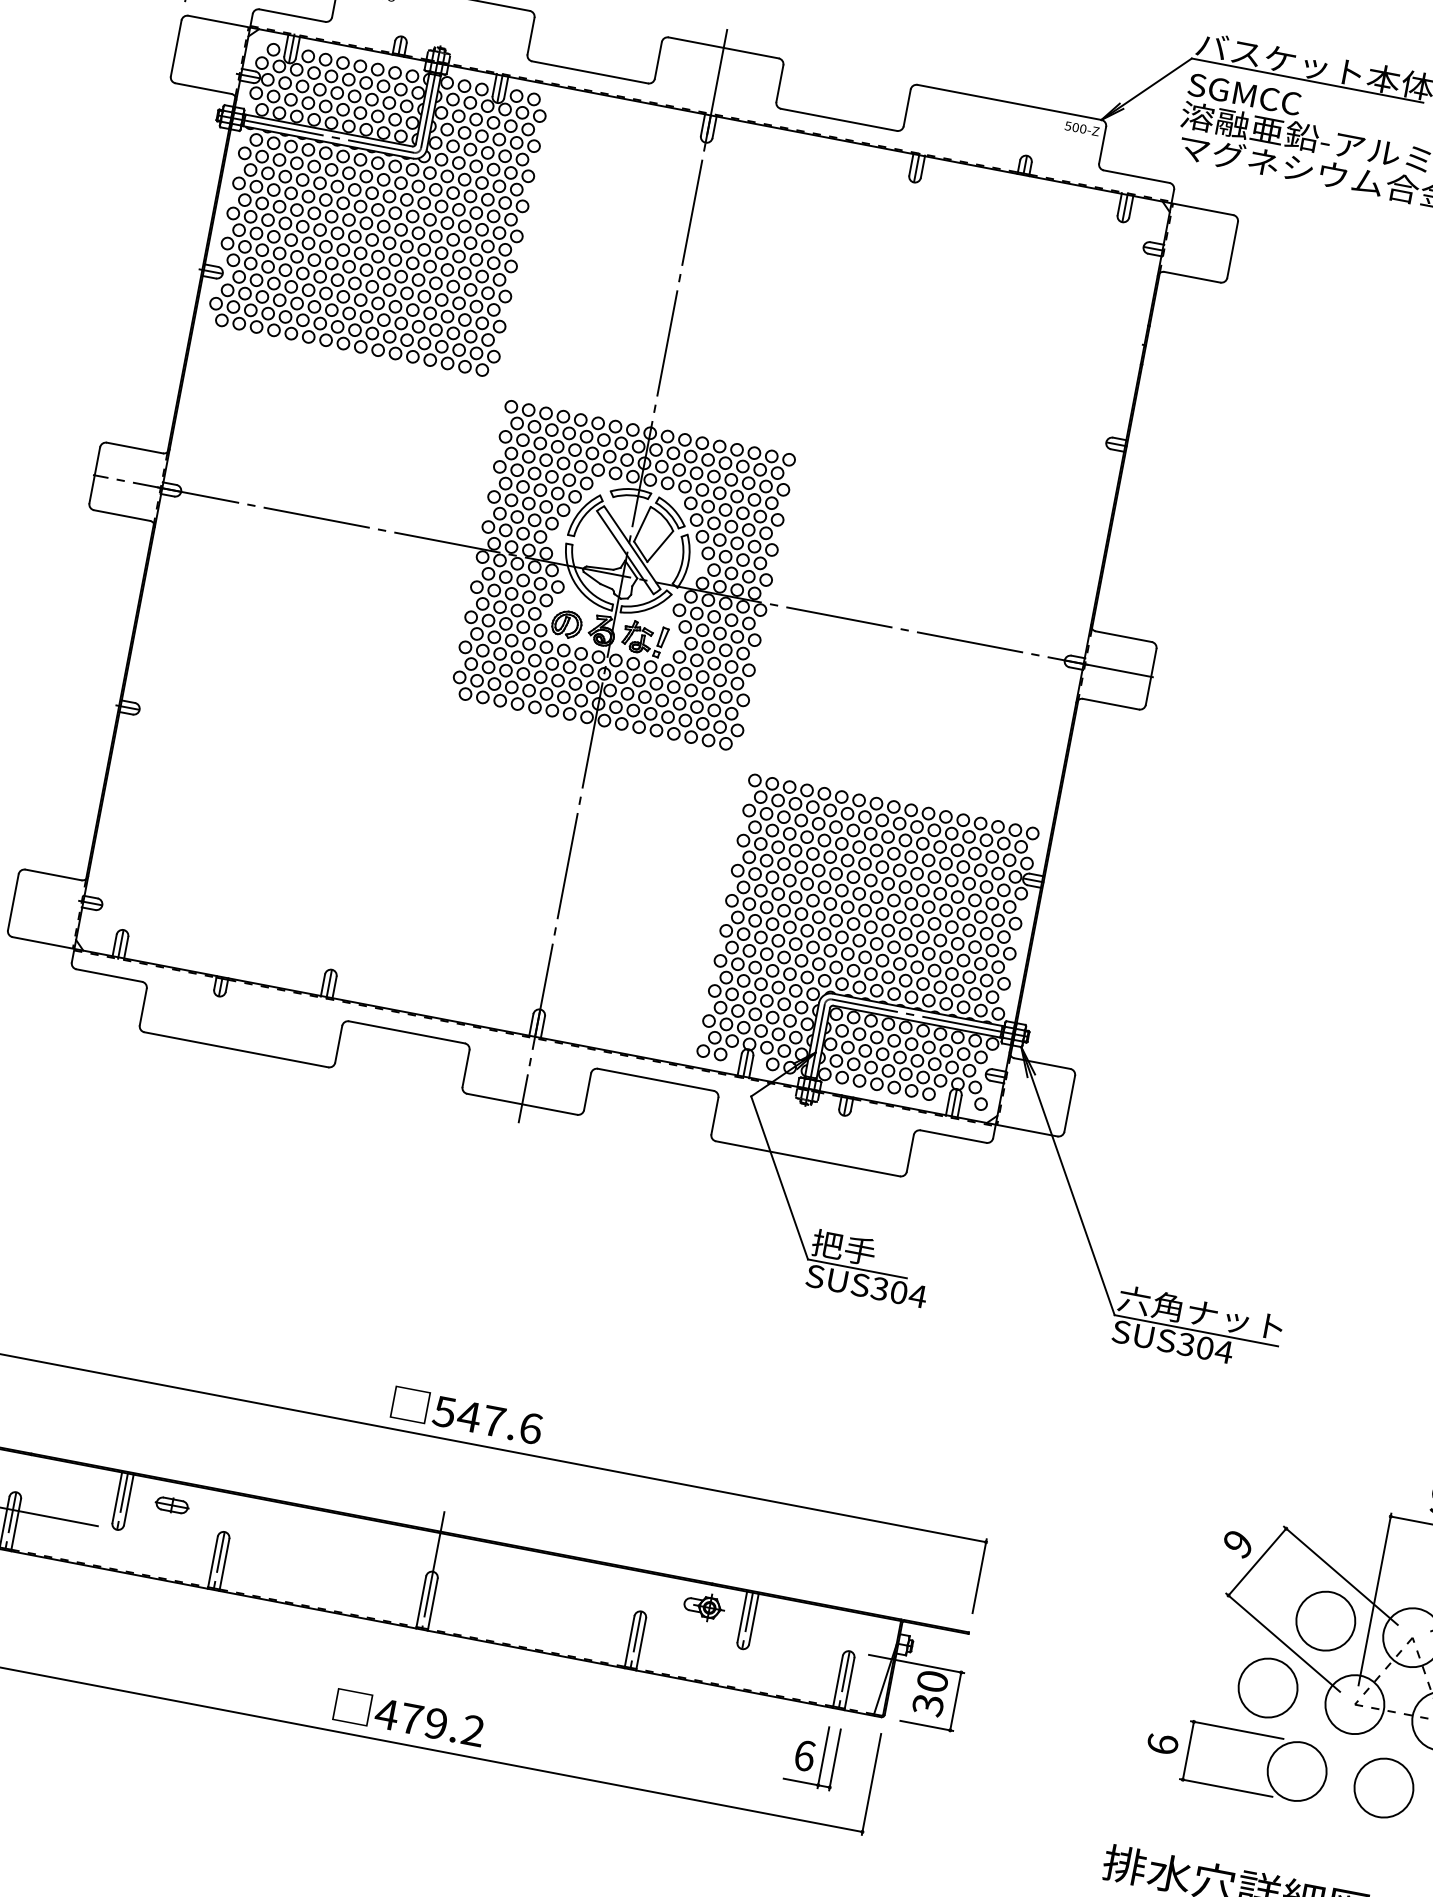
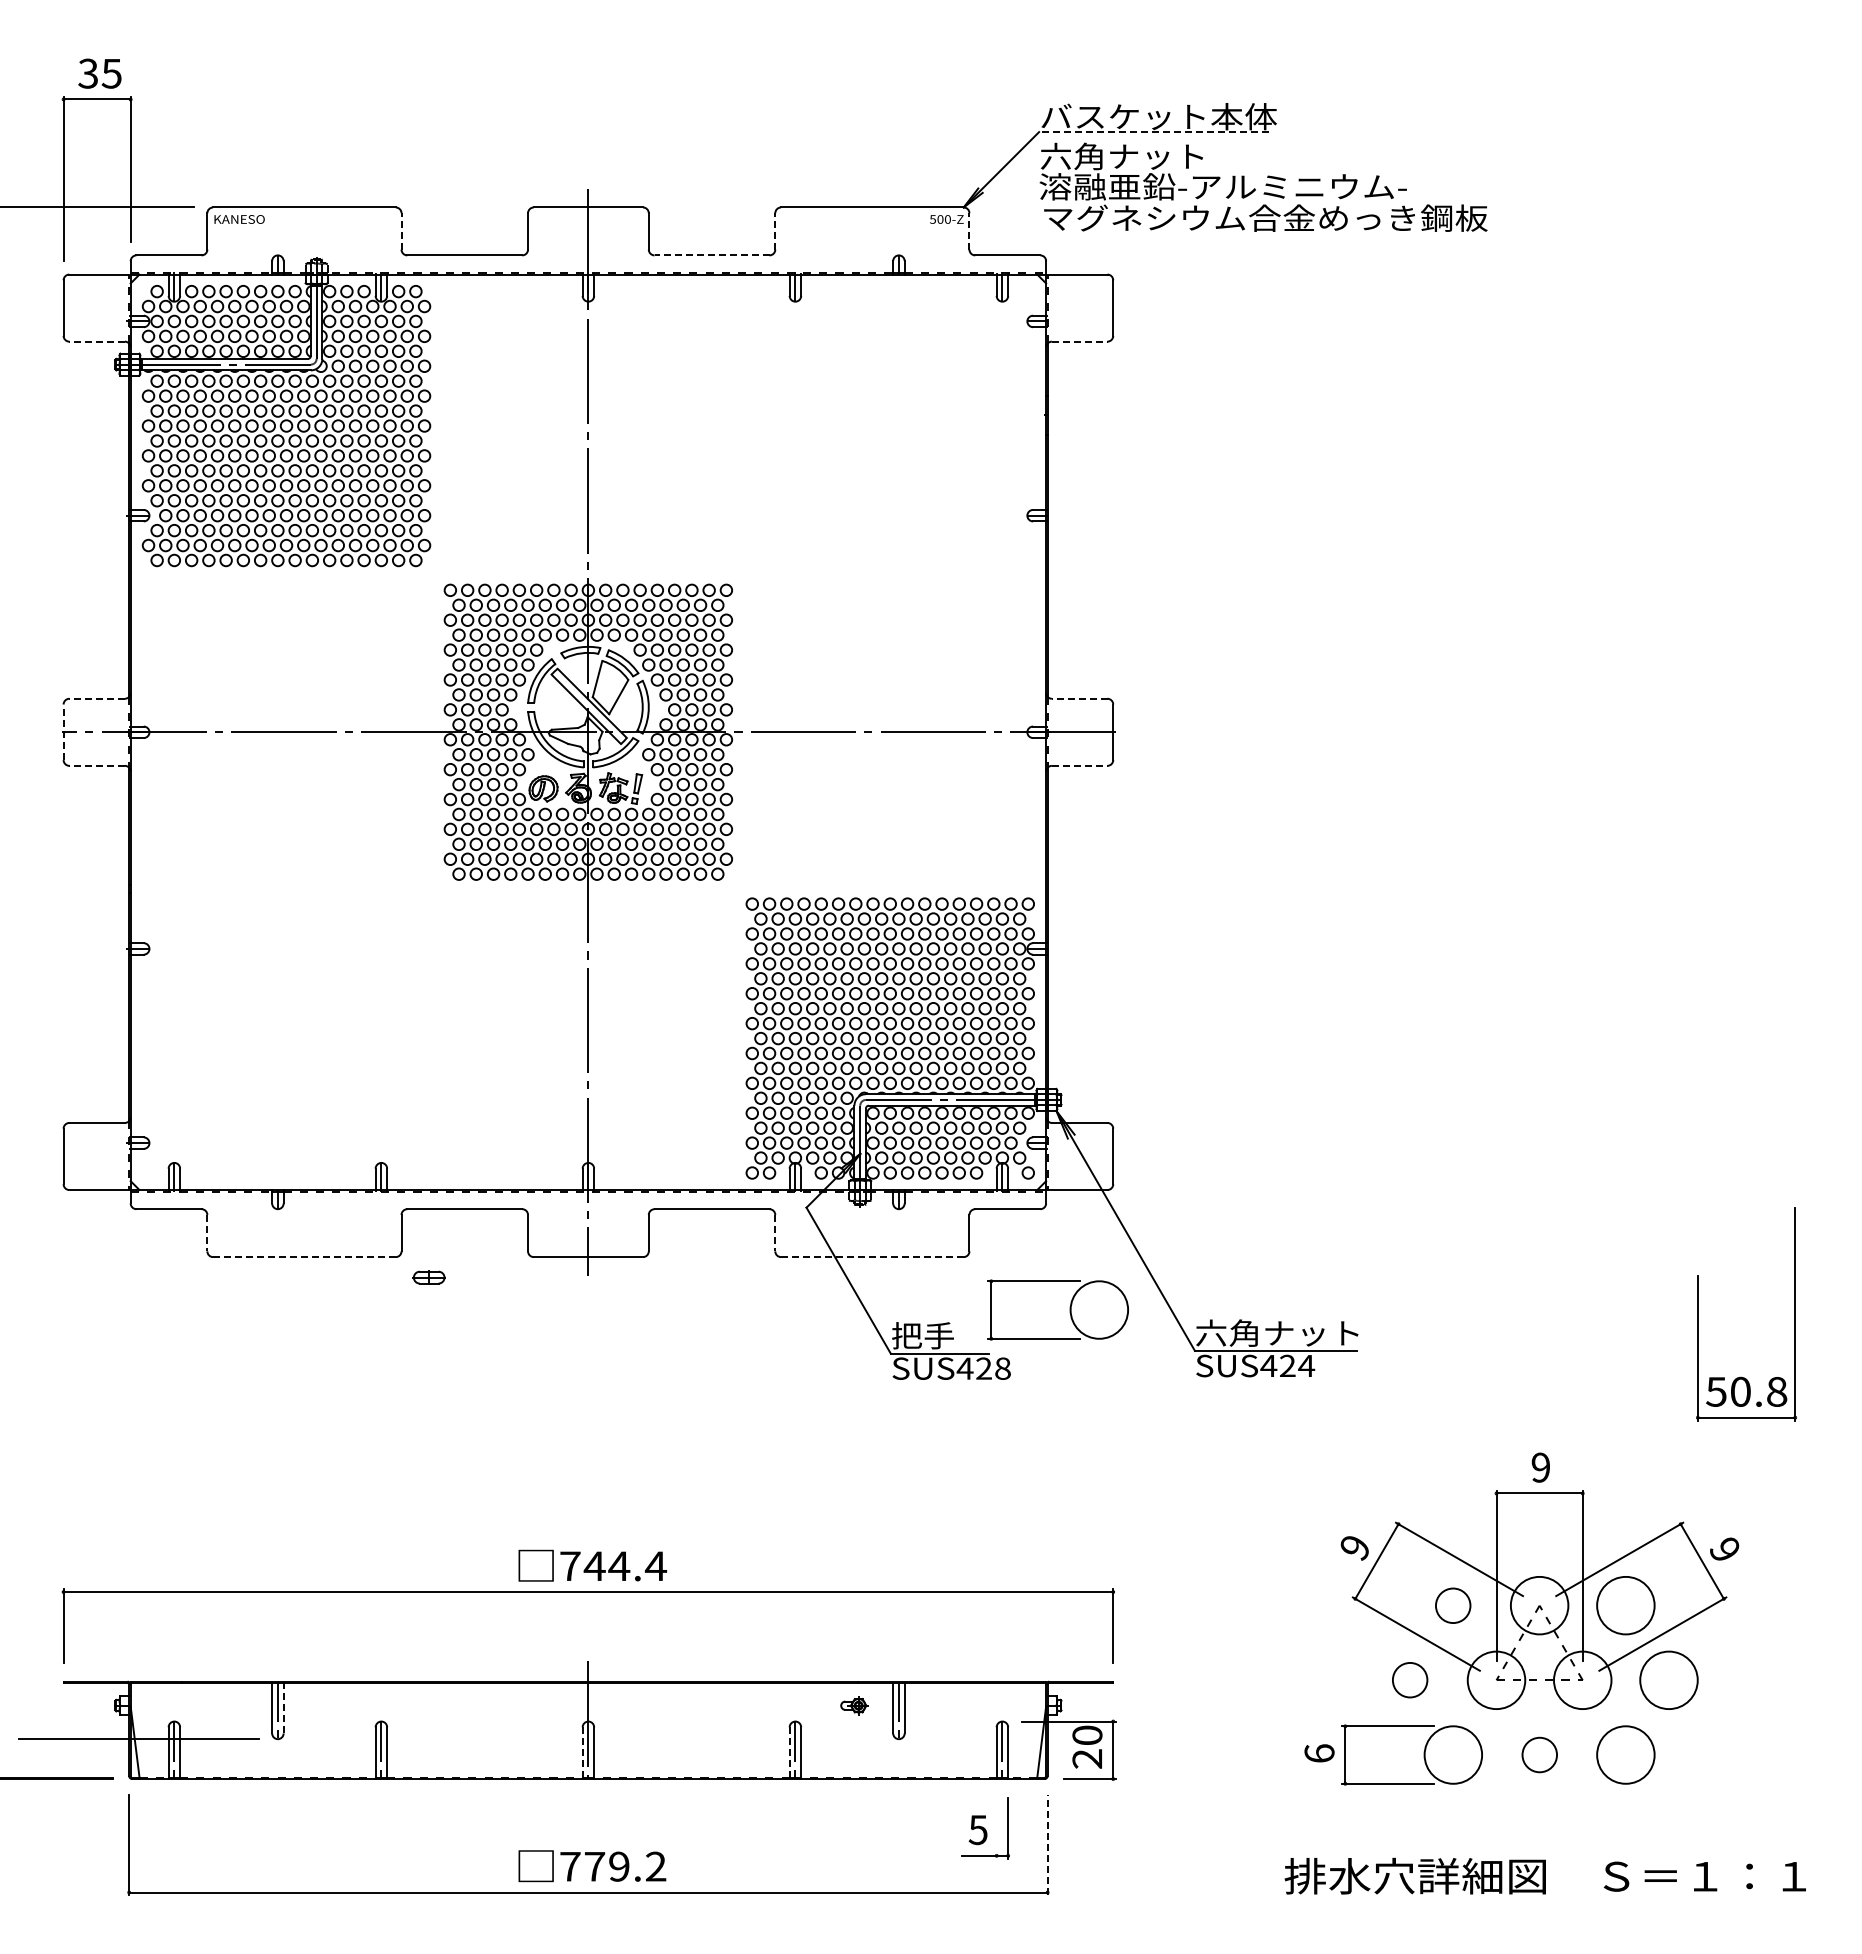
line: (531, 35) -> (401, 230), solid -> dashed
line: (1306, 80) -> (1153, 132), solid -> dashed
line: (203, 88) -> (97, 341), solid -> dashed
text: (1270, 98) -> (1121, 156), SGMCC -> 六角ナット
line: (907, 106) -> (775, 230), solid -> dashed
line: (839, 120) -> (712, 255), solid -> dashed
line: (1102, 144) -> (969, 230), solid -> dashed
line: (1192, 277) -> (1079, 341), solid -> dashed
line: (135, 447) -> (97, 698), solid -> dashed
line: (94, 475) -> (63, 732), solid -> dashed
line: (122, 515) -> (97, 765), solid -> dashed
line: (1123, 636) -> (1079, 698), solid -> dashed
line: (1110, 703) -> (1079, 765), solid -> dashed
line: (143, 1007) -> (207, 1233), solid -> dashed
line: (236, 1050) -> (304, 1257), solid -> dashed
line: (715, 1116) -> (775, 1233), solid -> dashed
line: (808, 1159) -> (872, 1257), solid -> dashed
part: (996, 1249) -> (1069, 1309), added
text: (898, 1292) -> (983, 1368), SUS304 -> SUS428
text: (1194, 1345) -> (1277, 1365), SUS304 -> SUS424
text: (488, 1420) -> (613, 1566), 547.6 -> 744.4
line: (128, 1499) -> (283, 1707), solid -> dashed
part: (171, 1505) -> (428, 1277), moved
line: (420, 1602) -> (582, 1753), solid -> dashed
part: (703, 1606) -> (854, 1705), size x0.7
circle: (1324, 1620) -> (1452, 1605), size x0.6
line: (629, 1642) -> (789, 1753), solid -> dashed
circle: (1267, 1687) -> (1409, 1679), size x0.6
text: (928, 1705) -> (1087, 1759), 30 -> 20
text: (387, 1714) -> (570, 1866), 479.2 -> 779.2
text: (803, 1756) -> (977, 1830), 6 -> 5
line: (823, 1757) -> (996, 1828), removed
line: (871, 1783) -> (1047, 1844), solid -> dashed
circle: (1383, 1787) -> (1539, 1754), size x0.6

